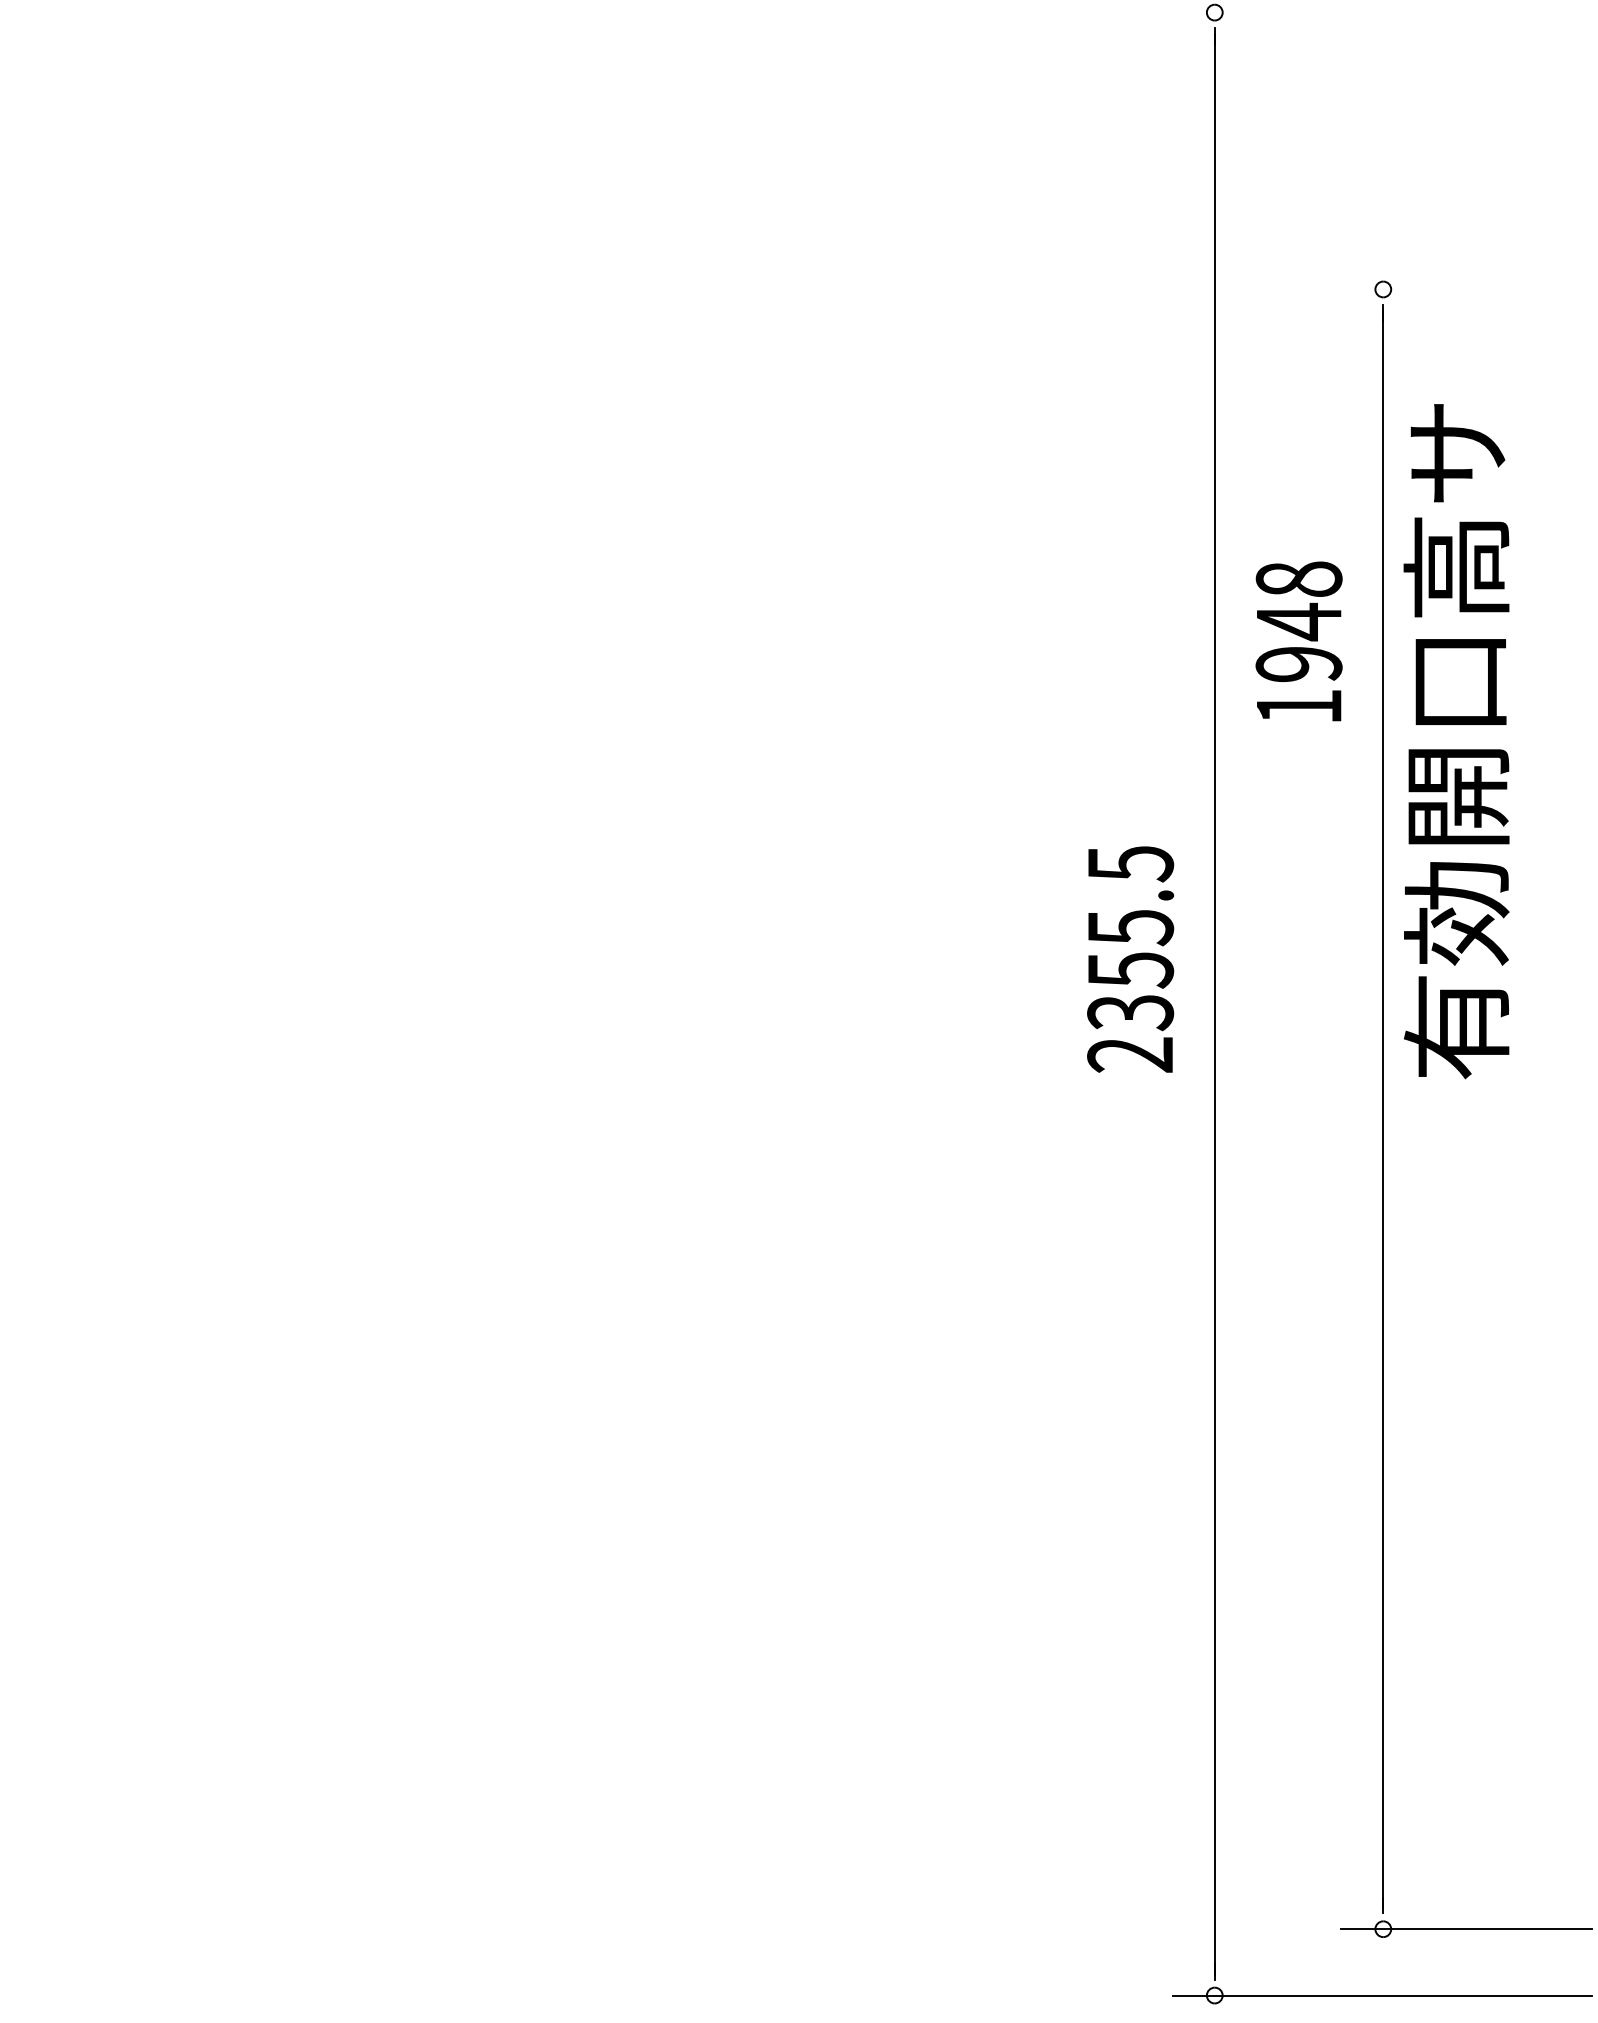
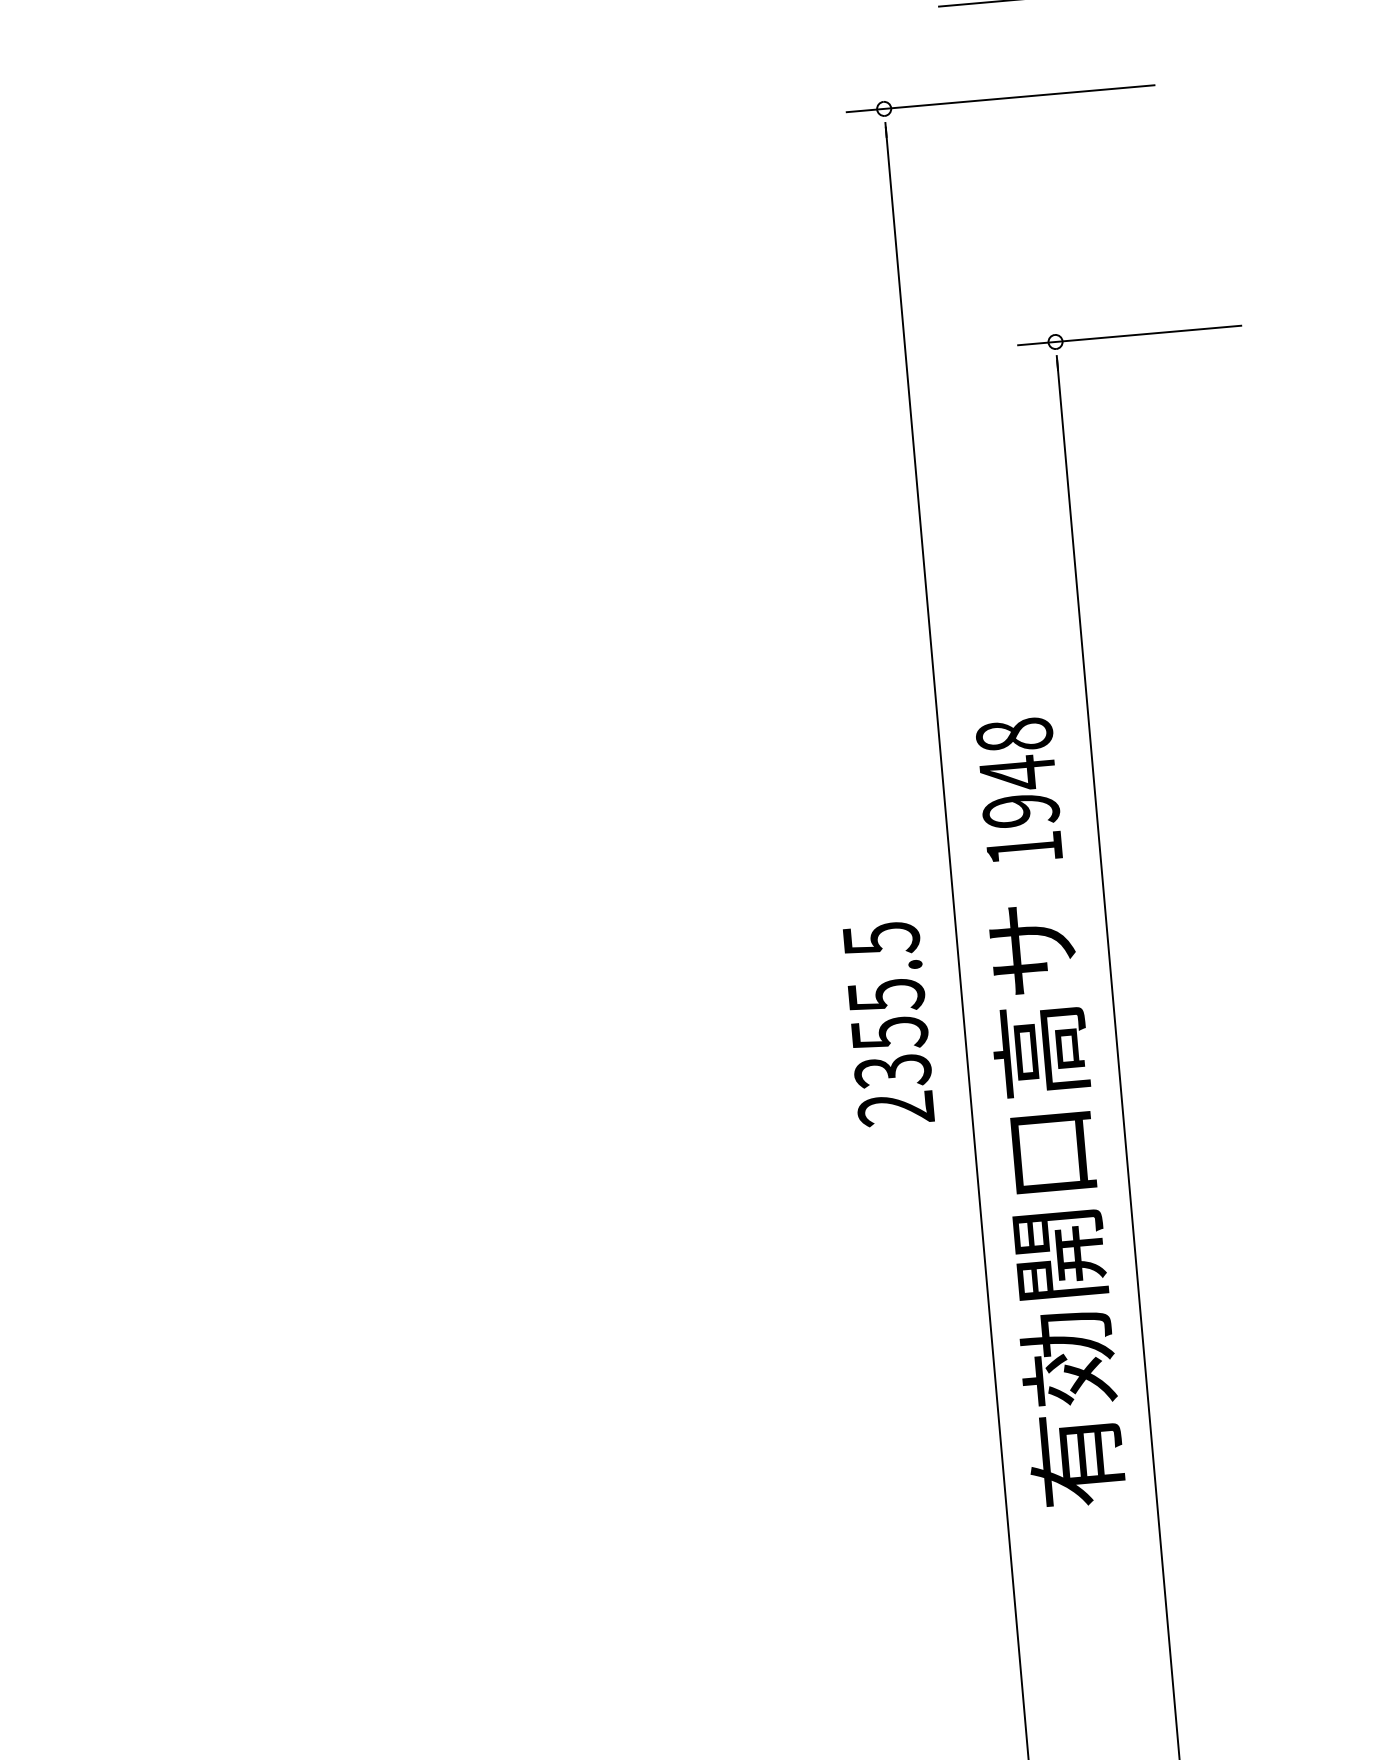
line: (1345, 12) -> (1000, 98), added
line: (1466, 289) -> (1129, 335), added
text: (1298, 641) -> (1018, 790), moved
text: (1456, 741) -> (1054, 1205), moved
text: (1130, 959) -> (888, 1024), moved

